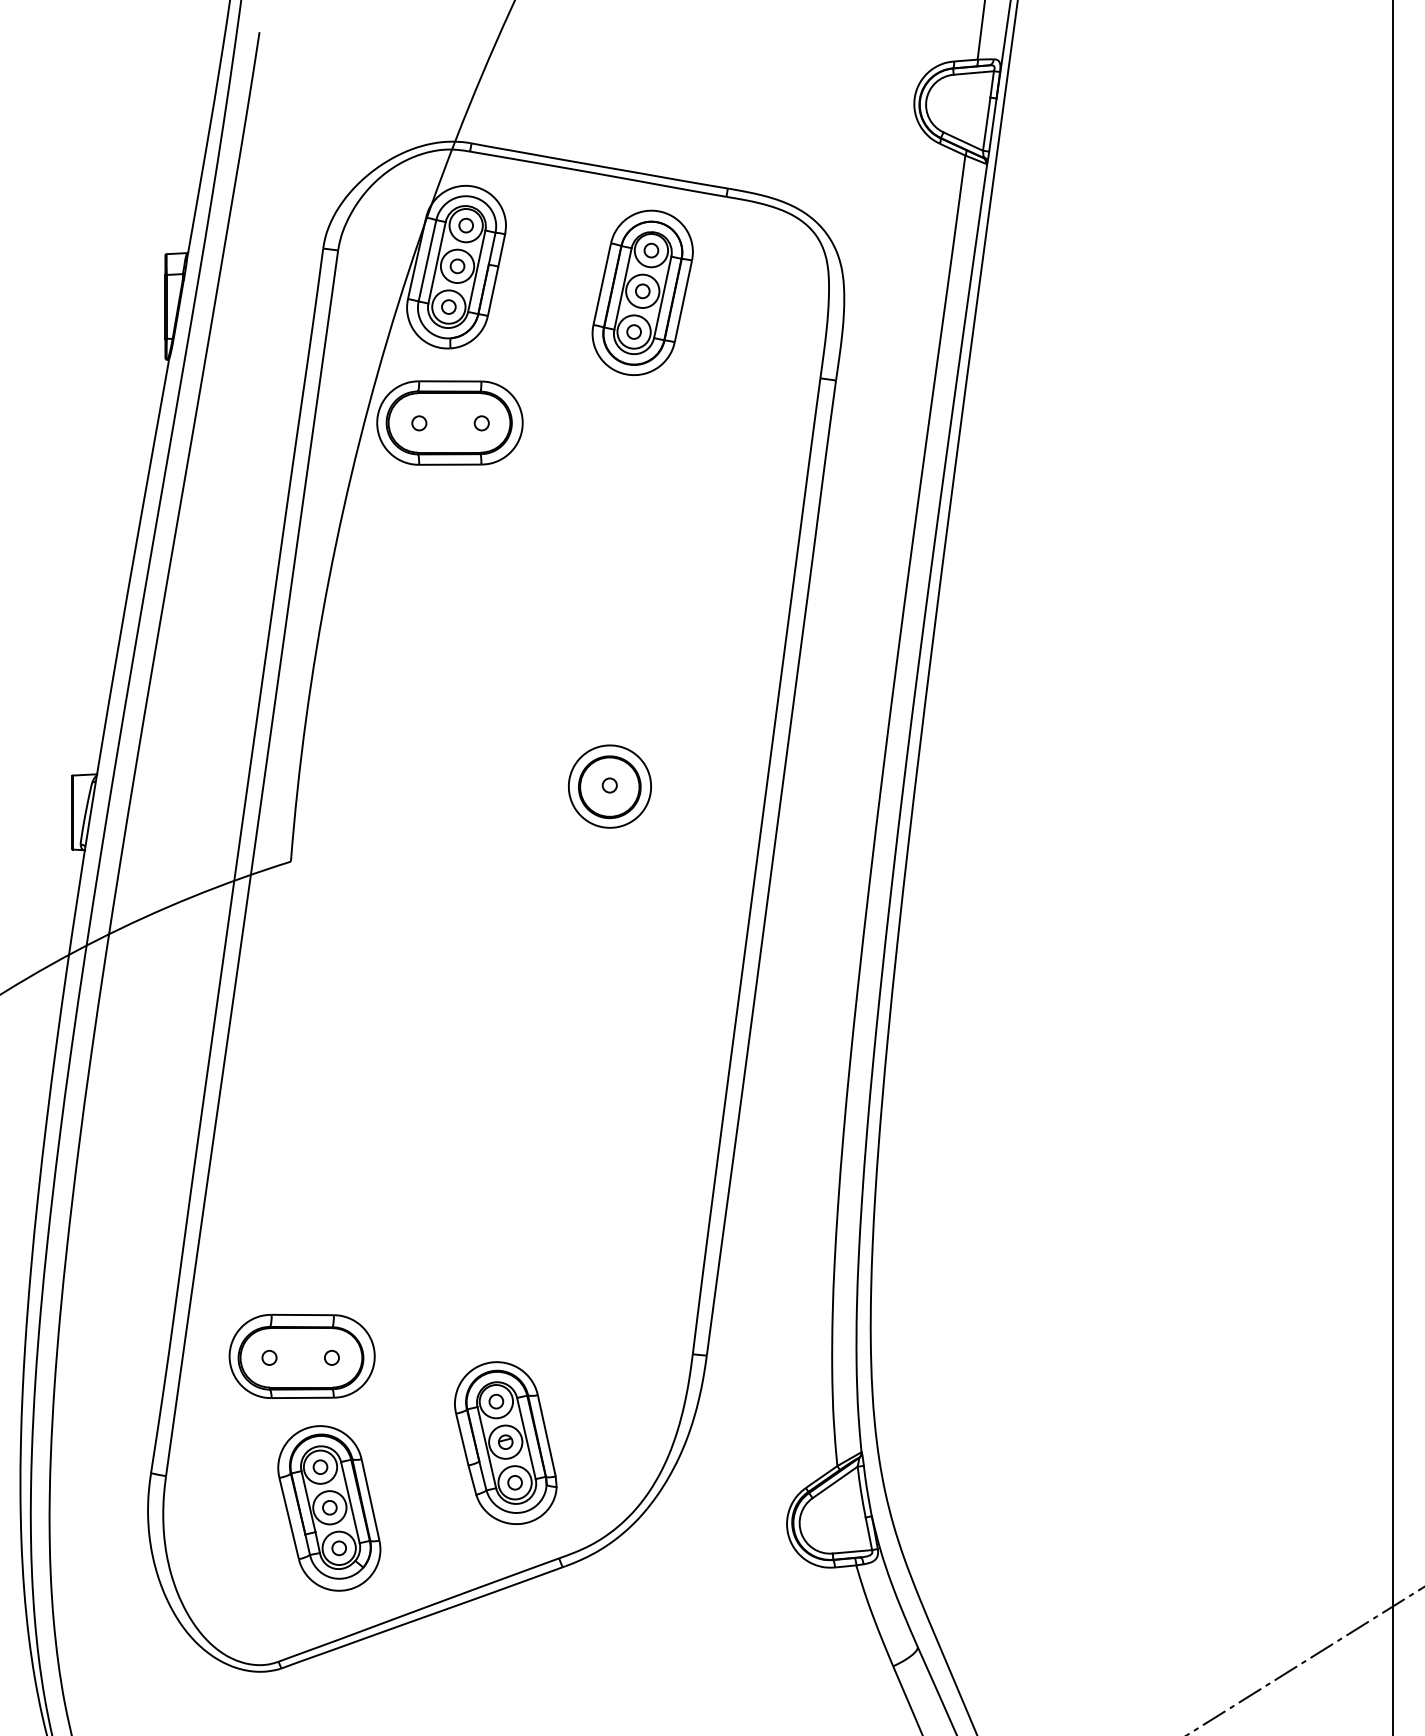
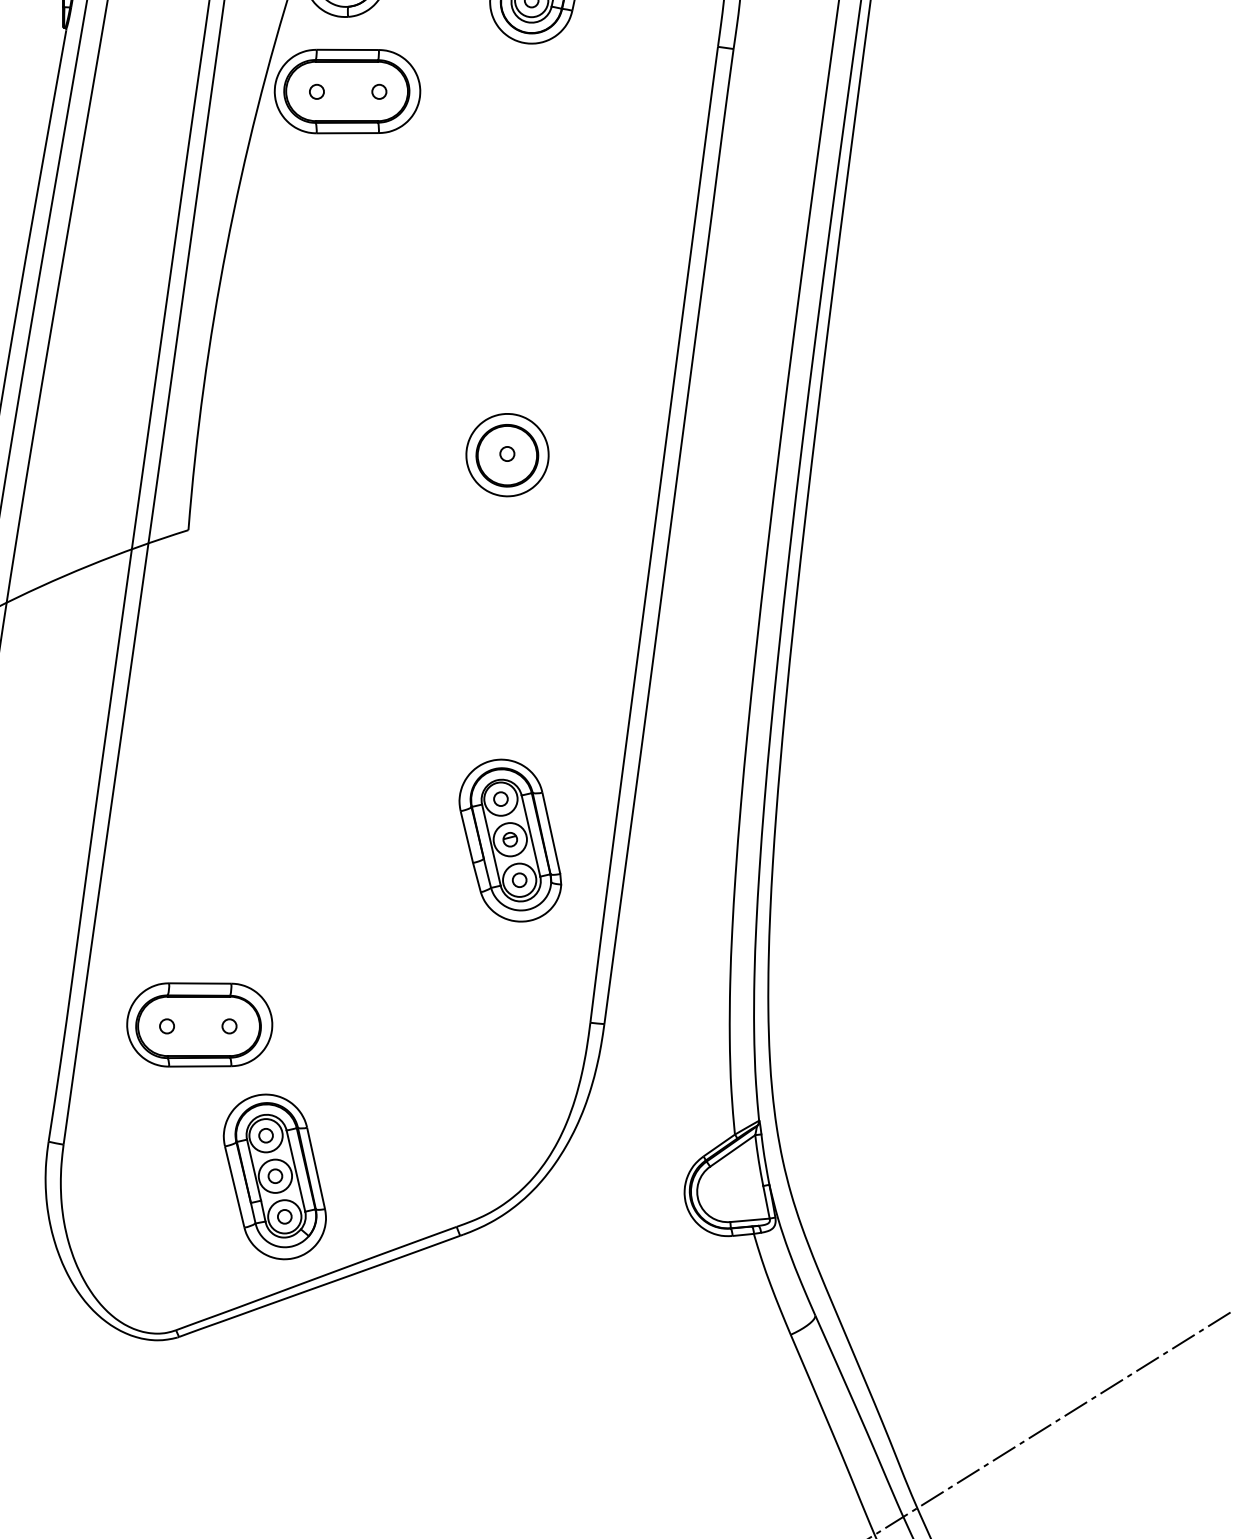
part: (505, 1442) -> (510, 840), moved
part: (329, 1508) -> (275, 1177), moved

